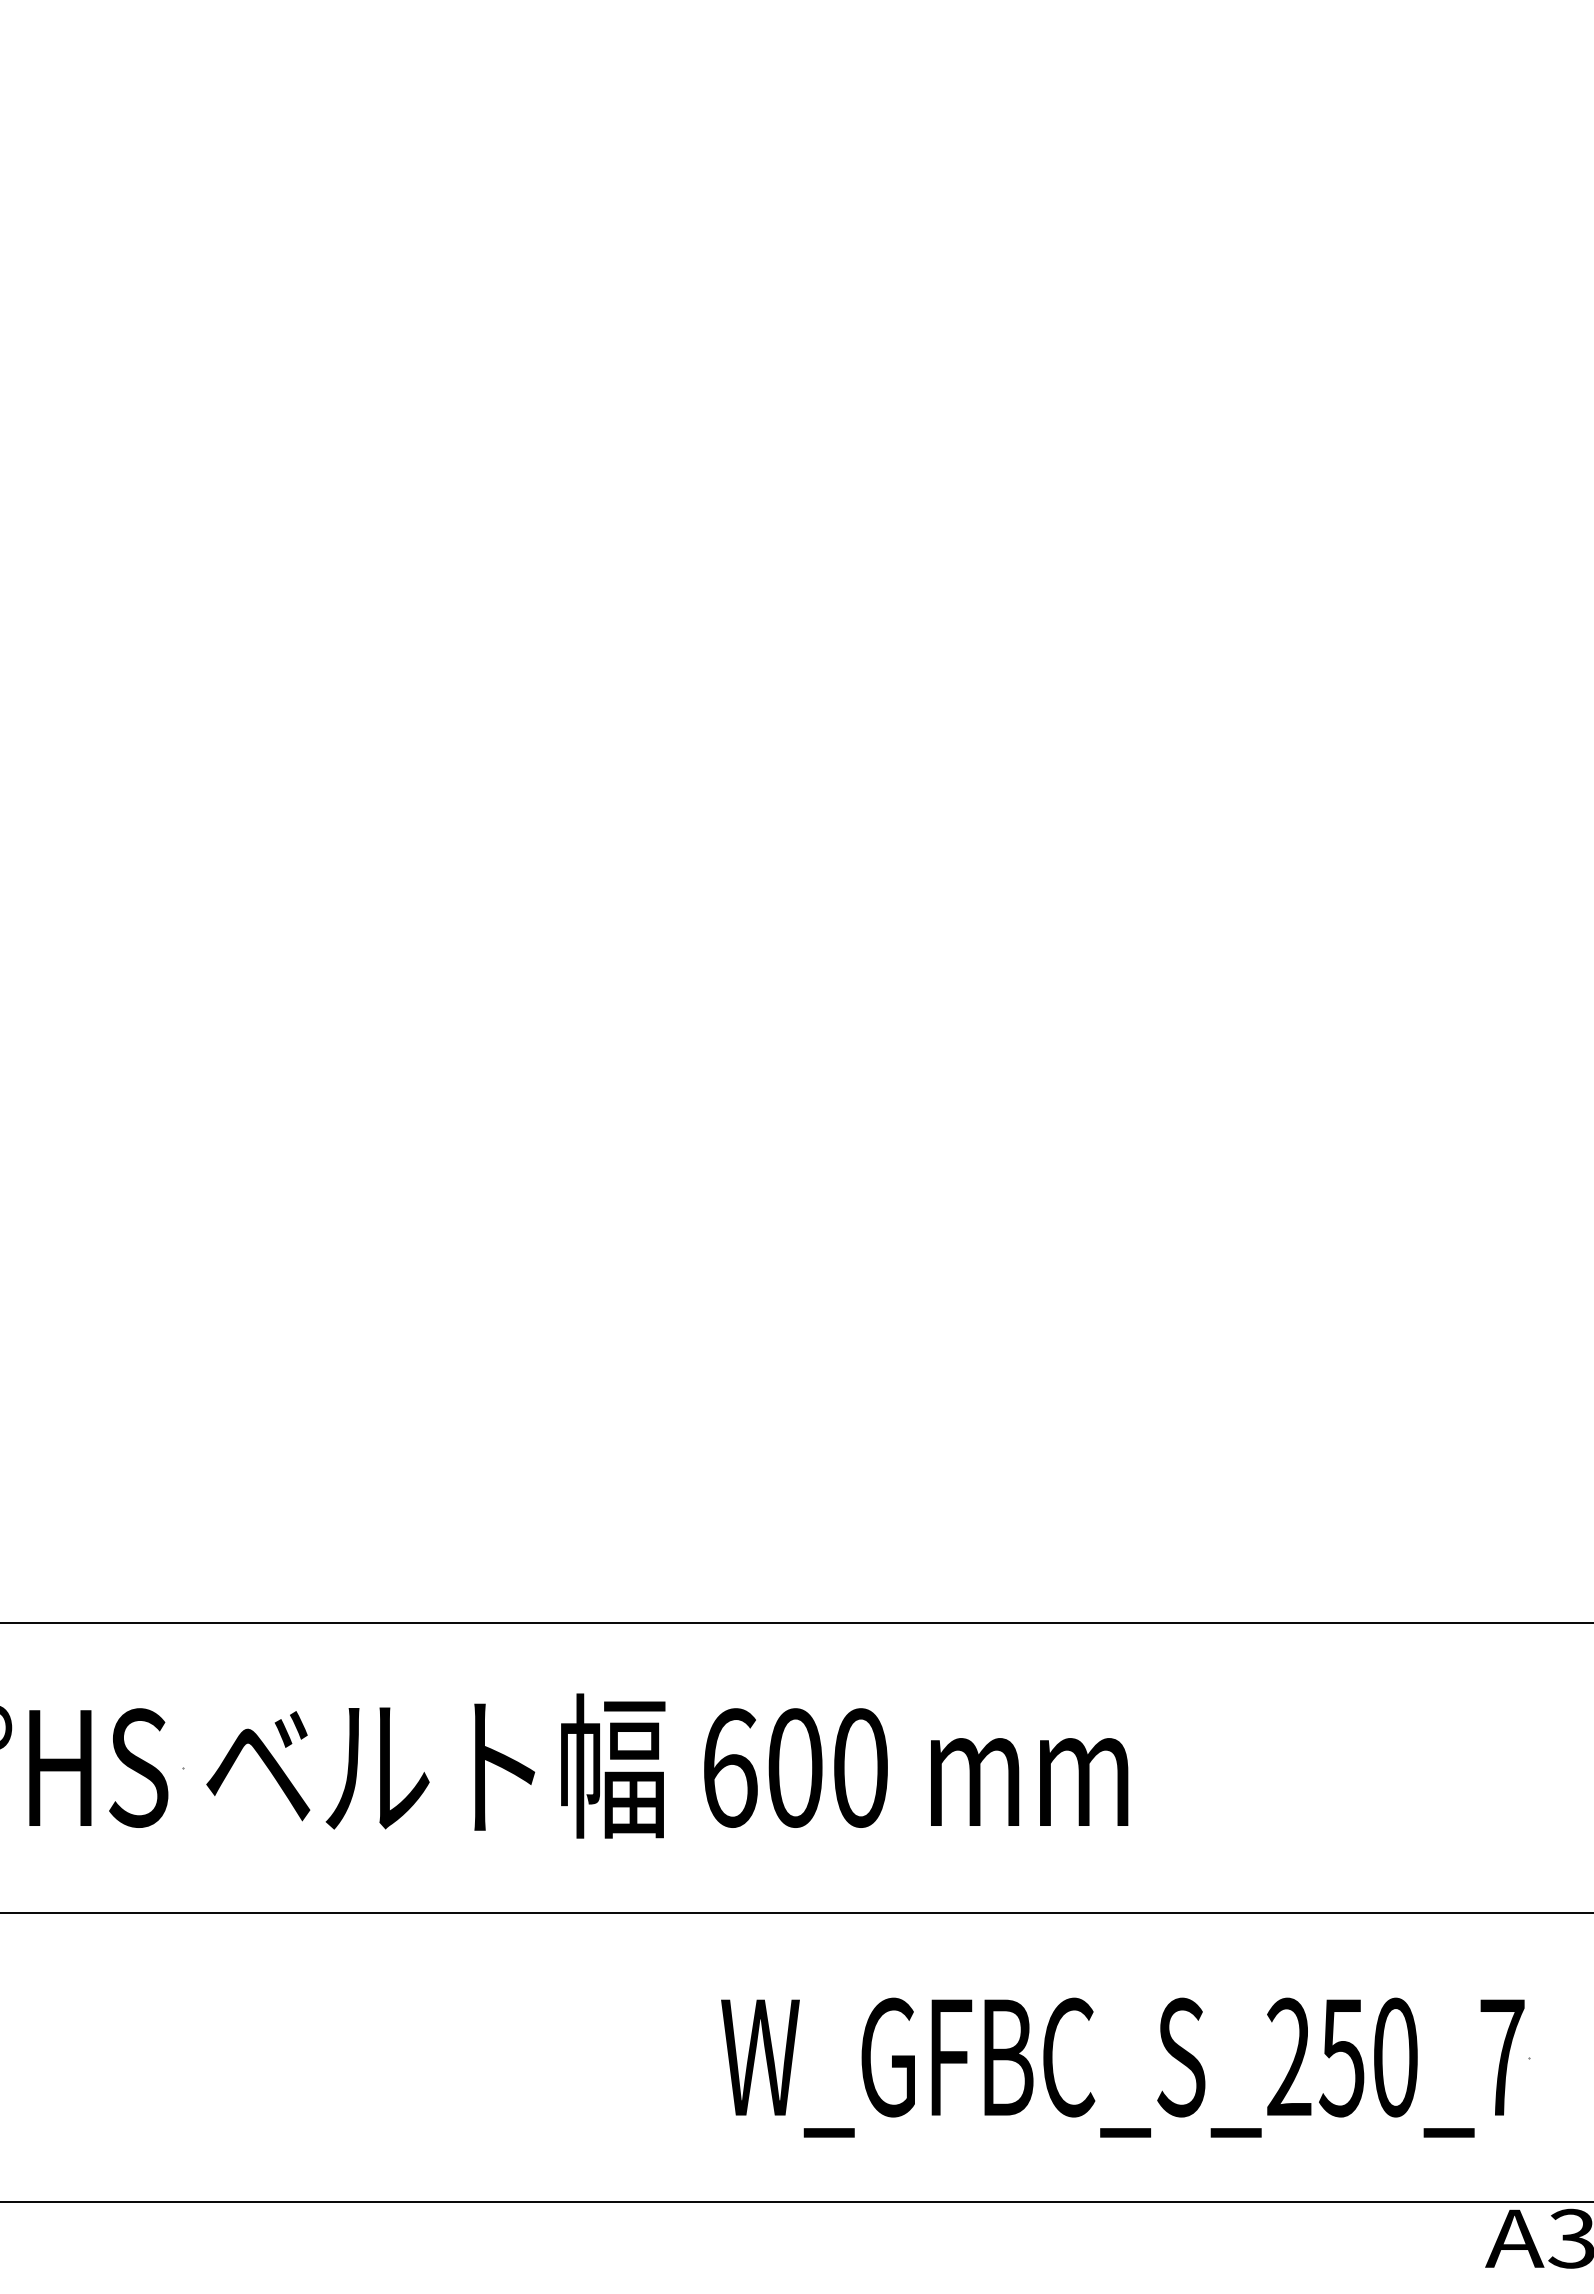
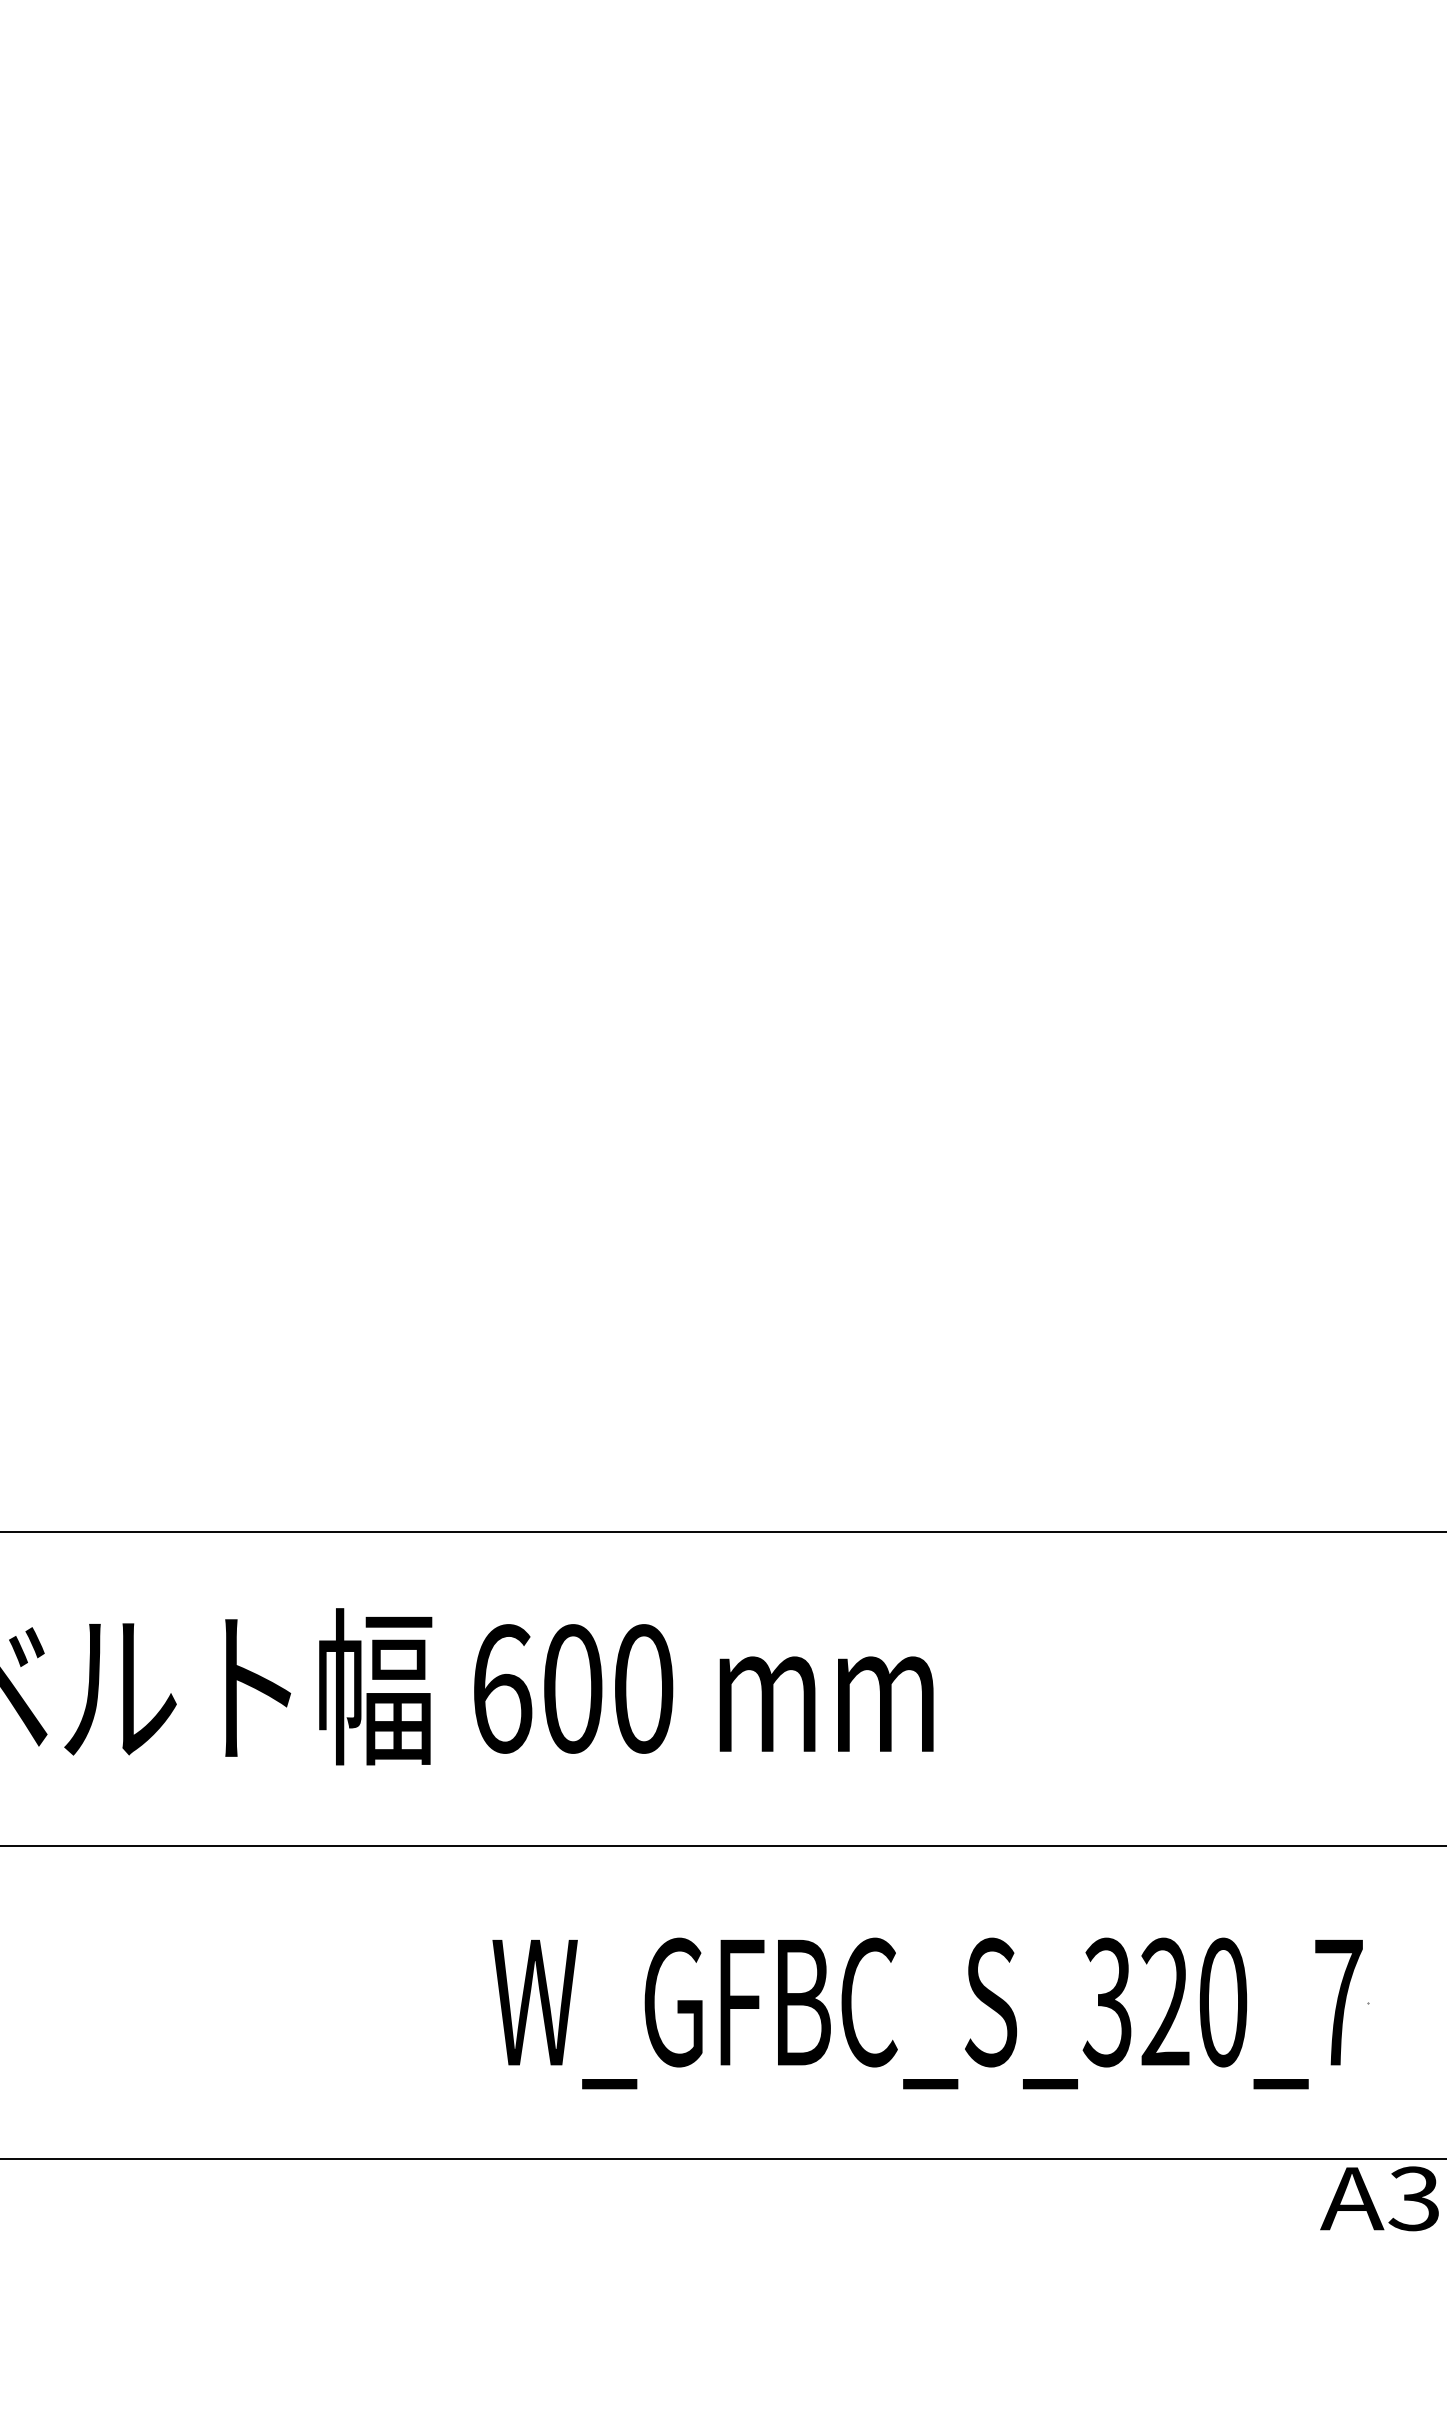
text: (1315, 2057) -> (1136, 2002), W_GFBC_S_250_7 -> W_GFBC_S_320_7

